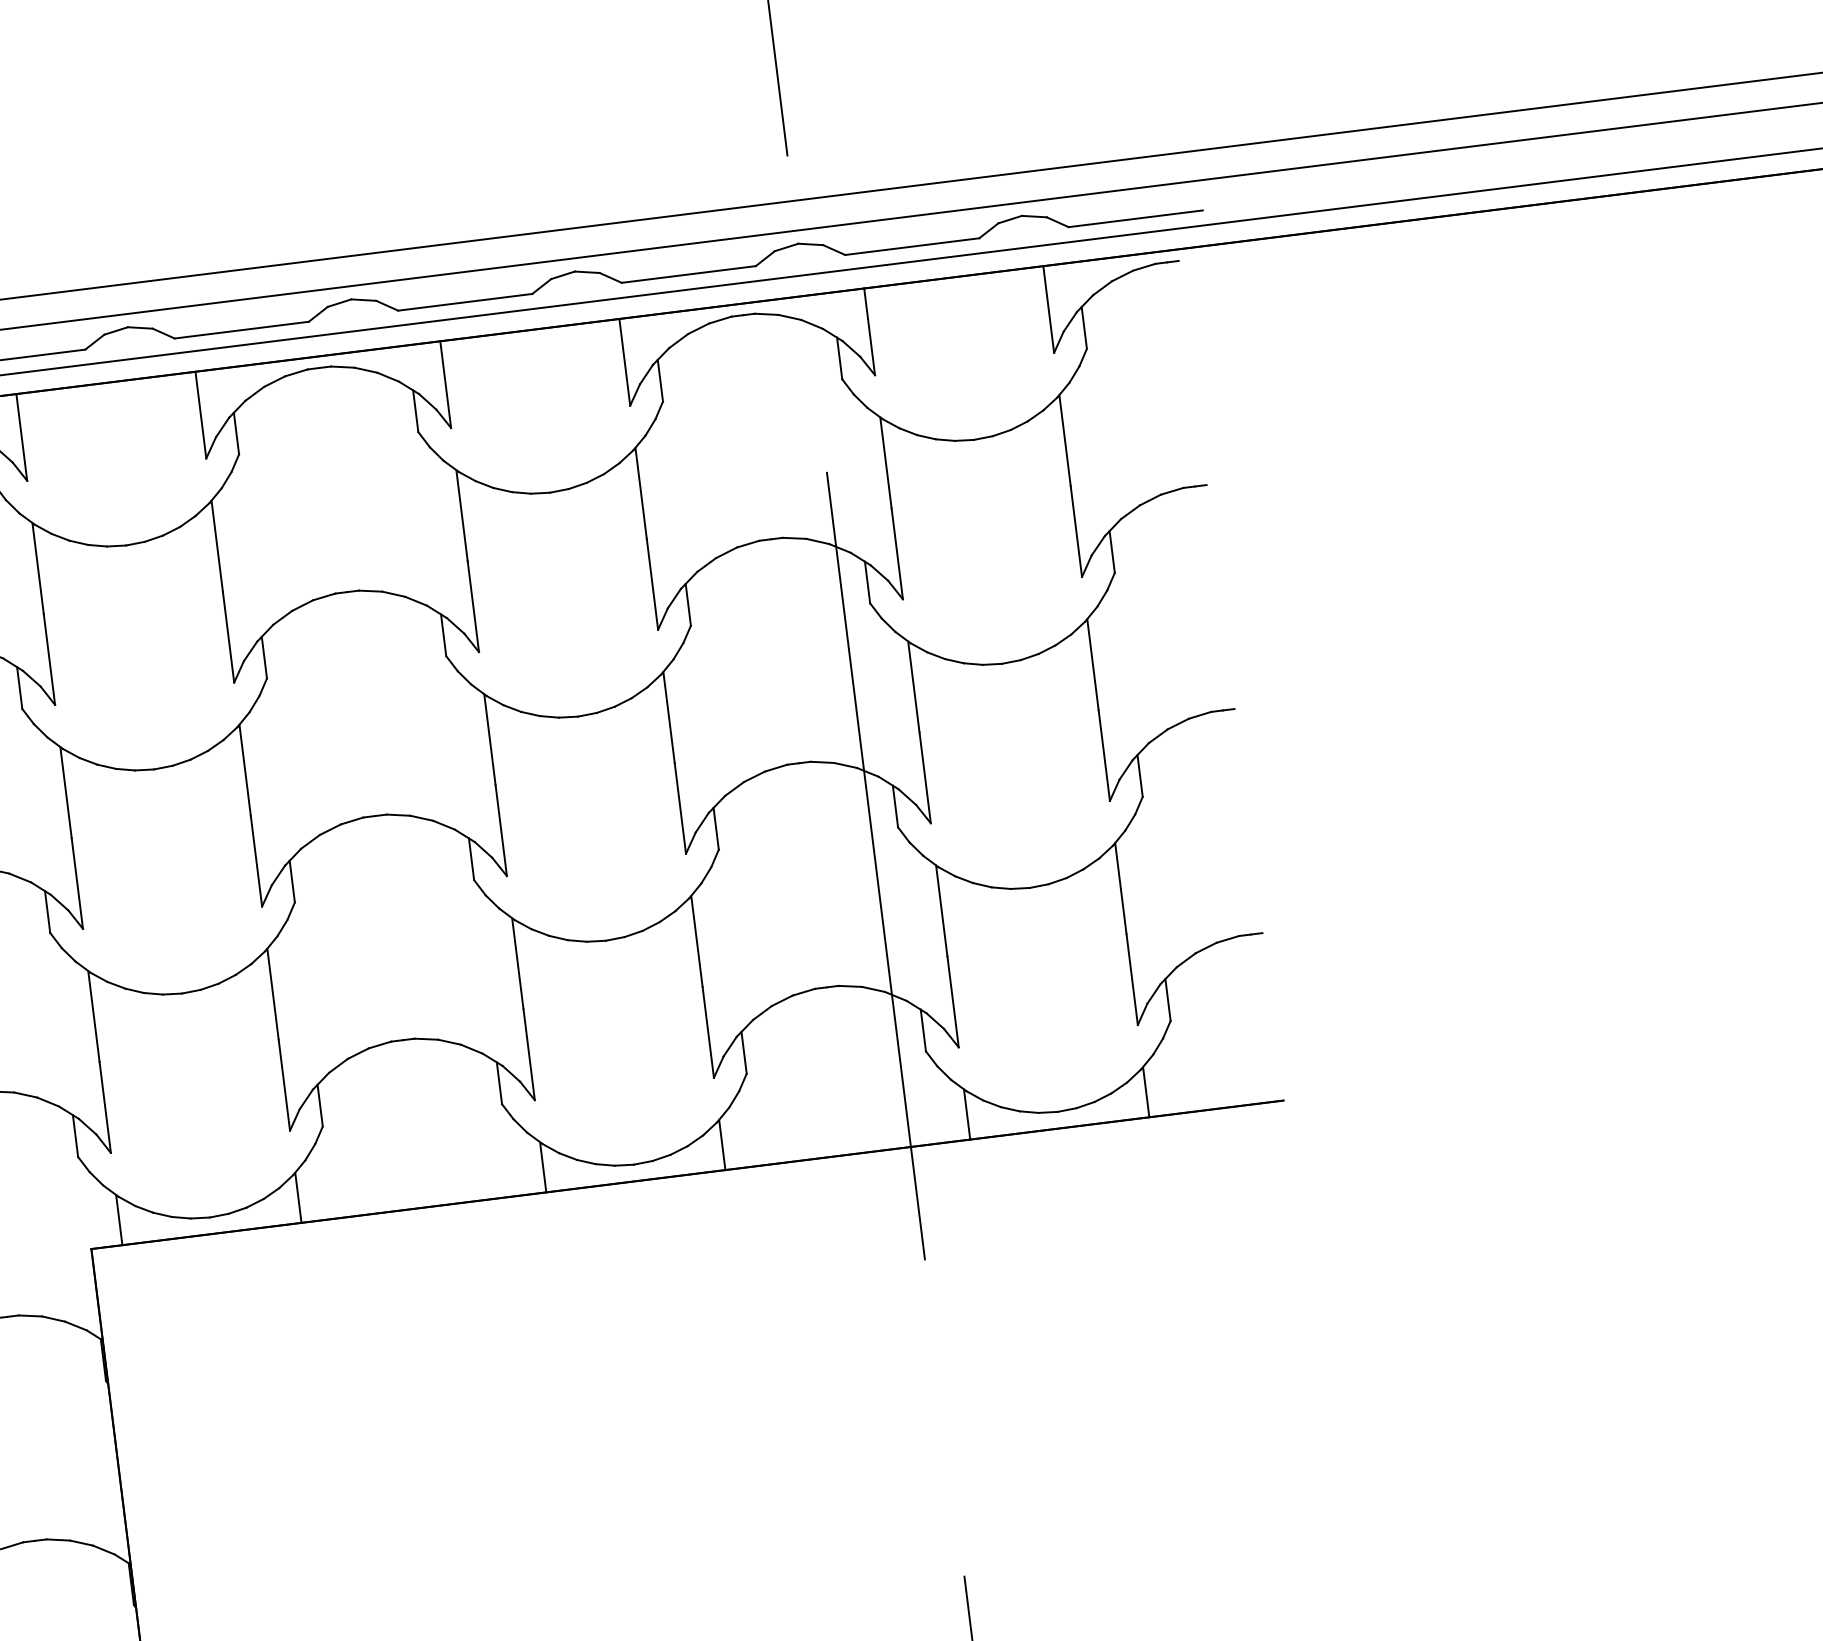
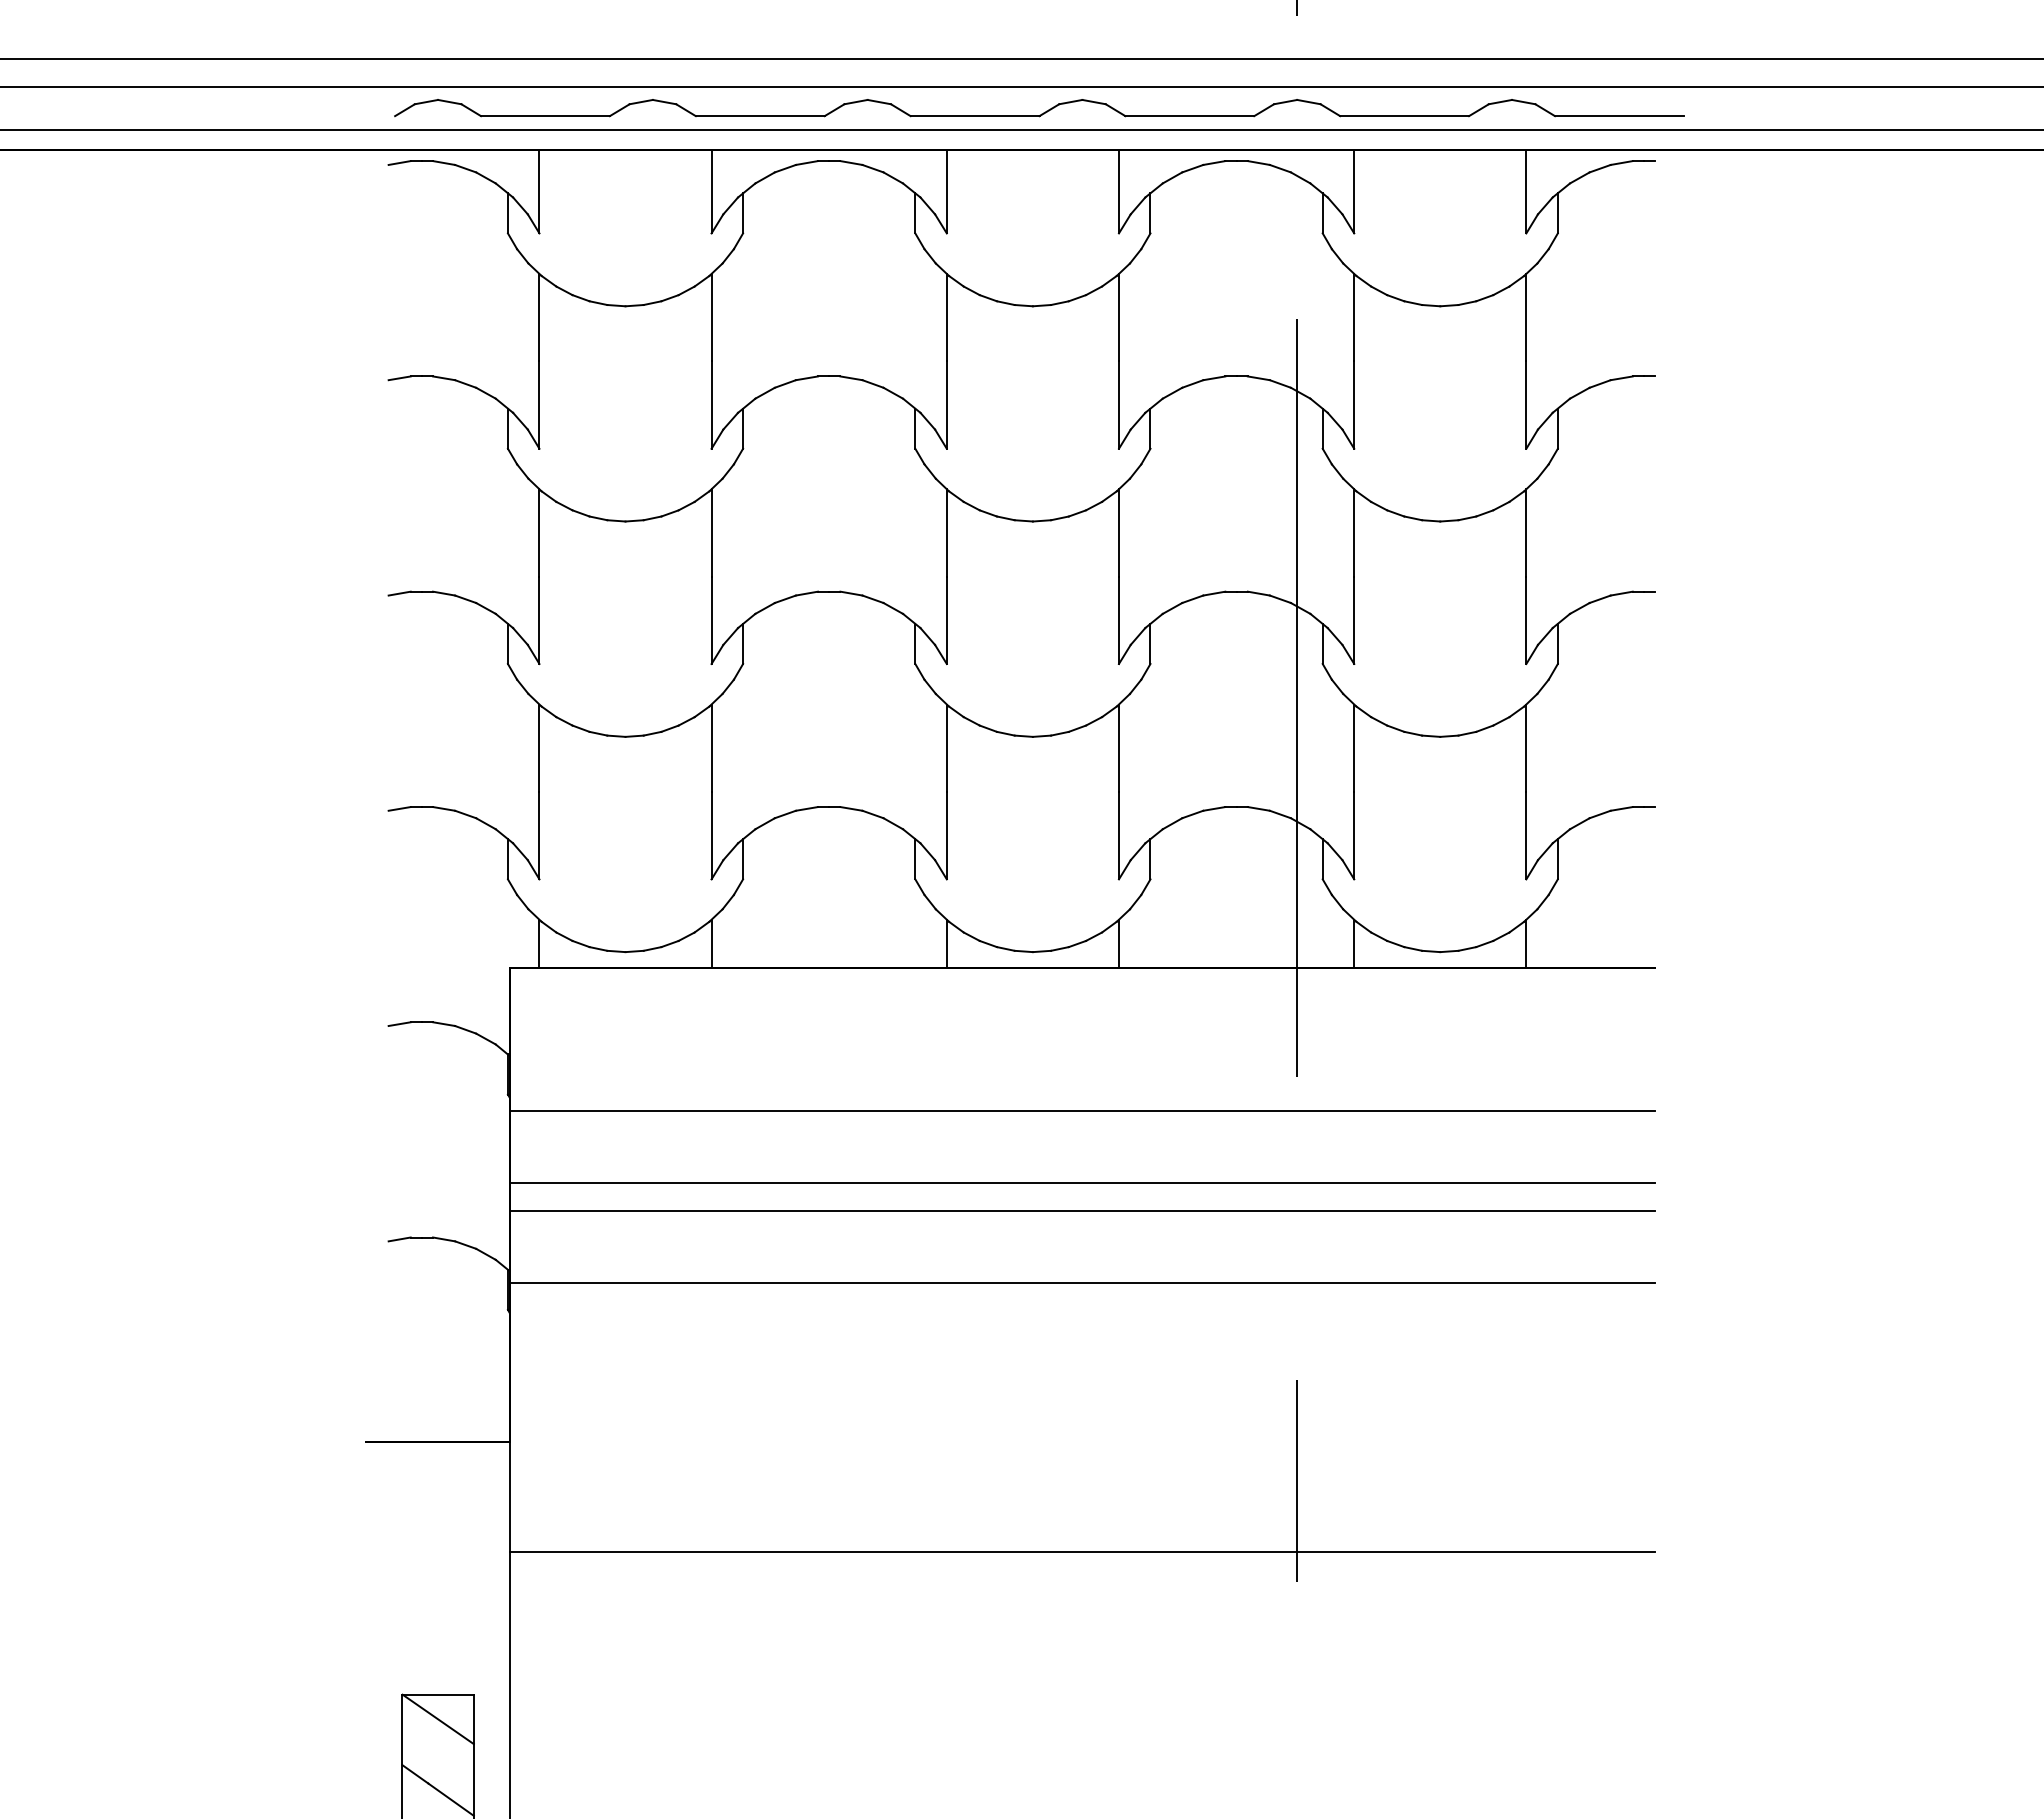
line: (706, 1324) -> (1082, 1111), added
line: (715, 1398) -> (1082, 1182), added
line: (719, 1428) -> (1082, 1211), added
line: (728, 1503) -> (1082, 1283), added

